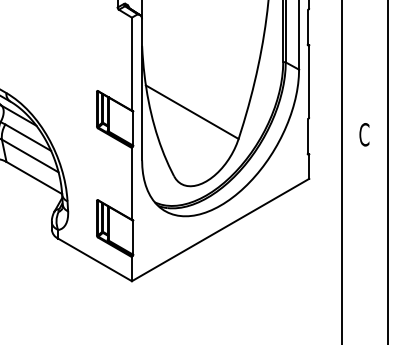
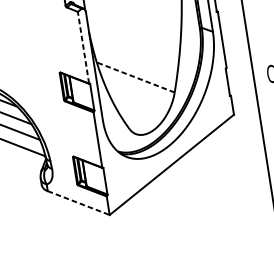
line: (131, 63) -> (83, 47), solid -> dashed
line: (192, 112) -> (135, 77), solid -> dashed
line: (95, 259) -> (78, 202), solid -> dashed

